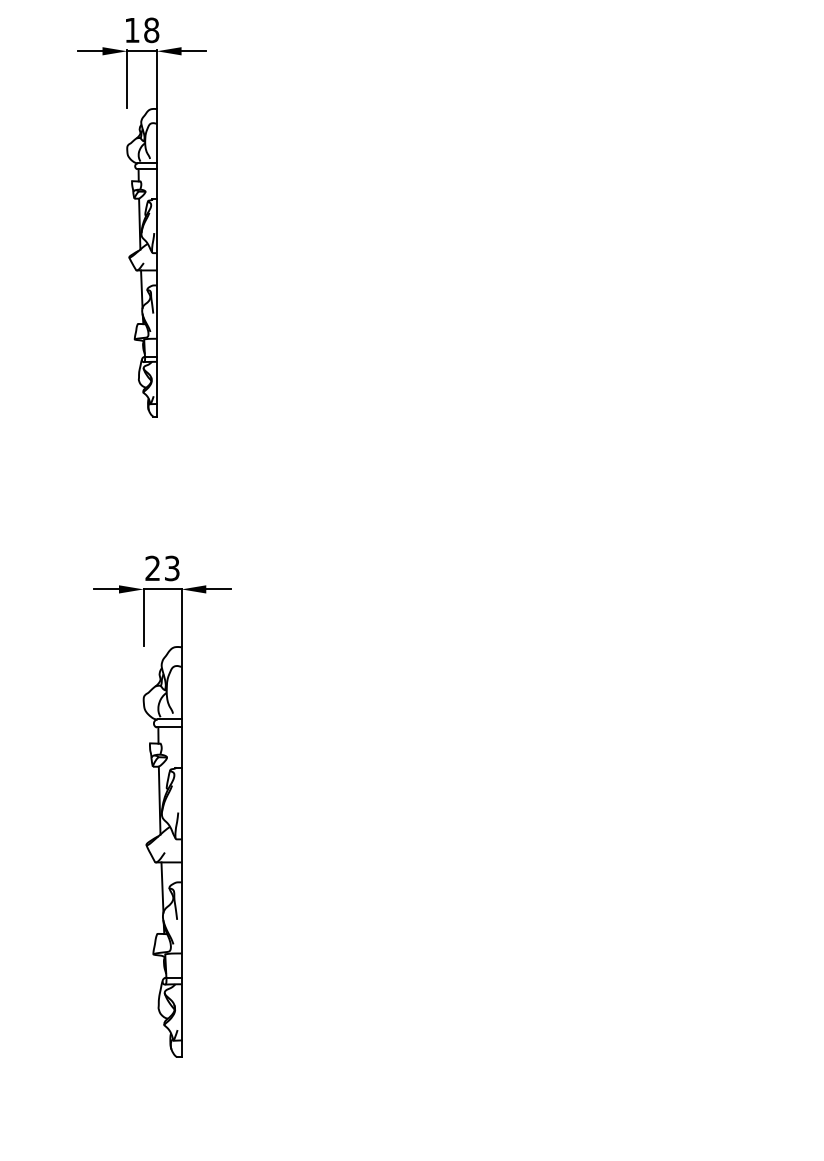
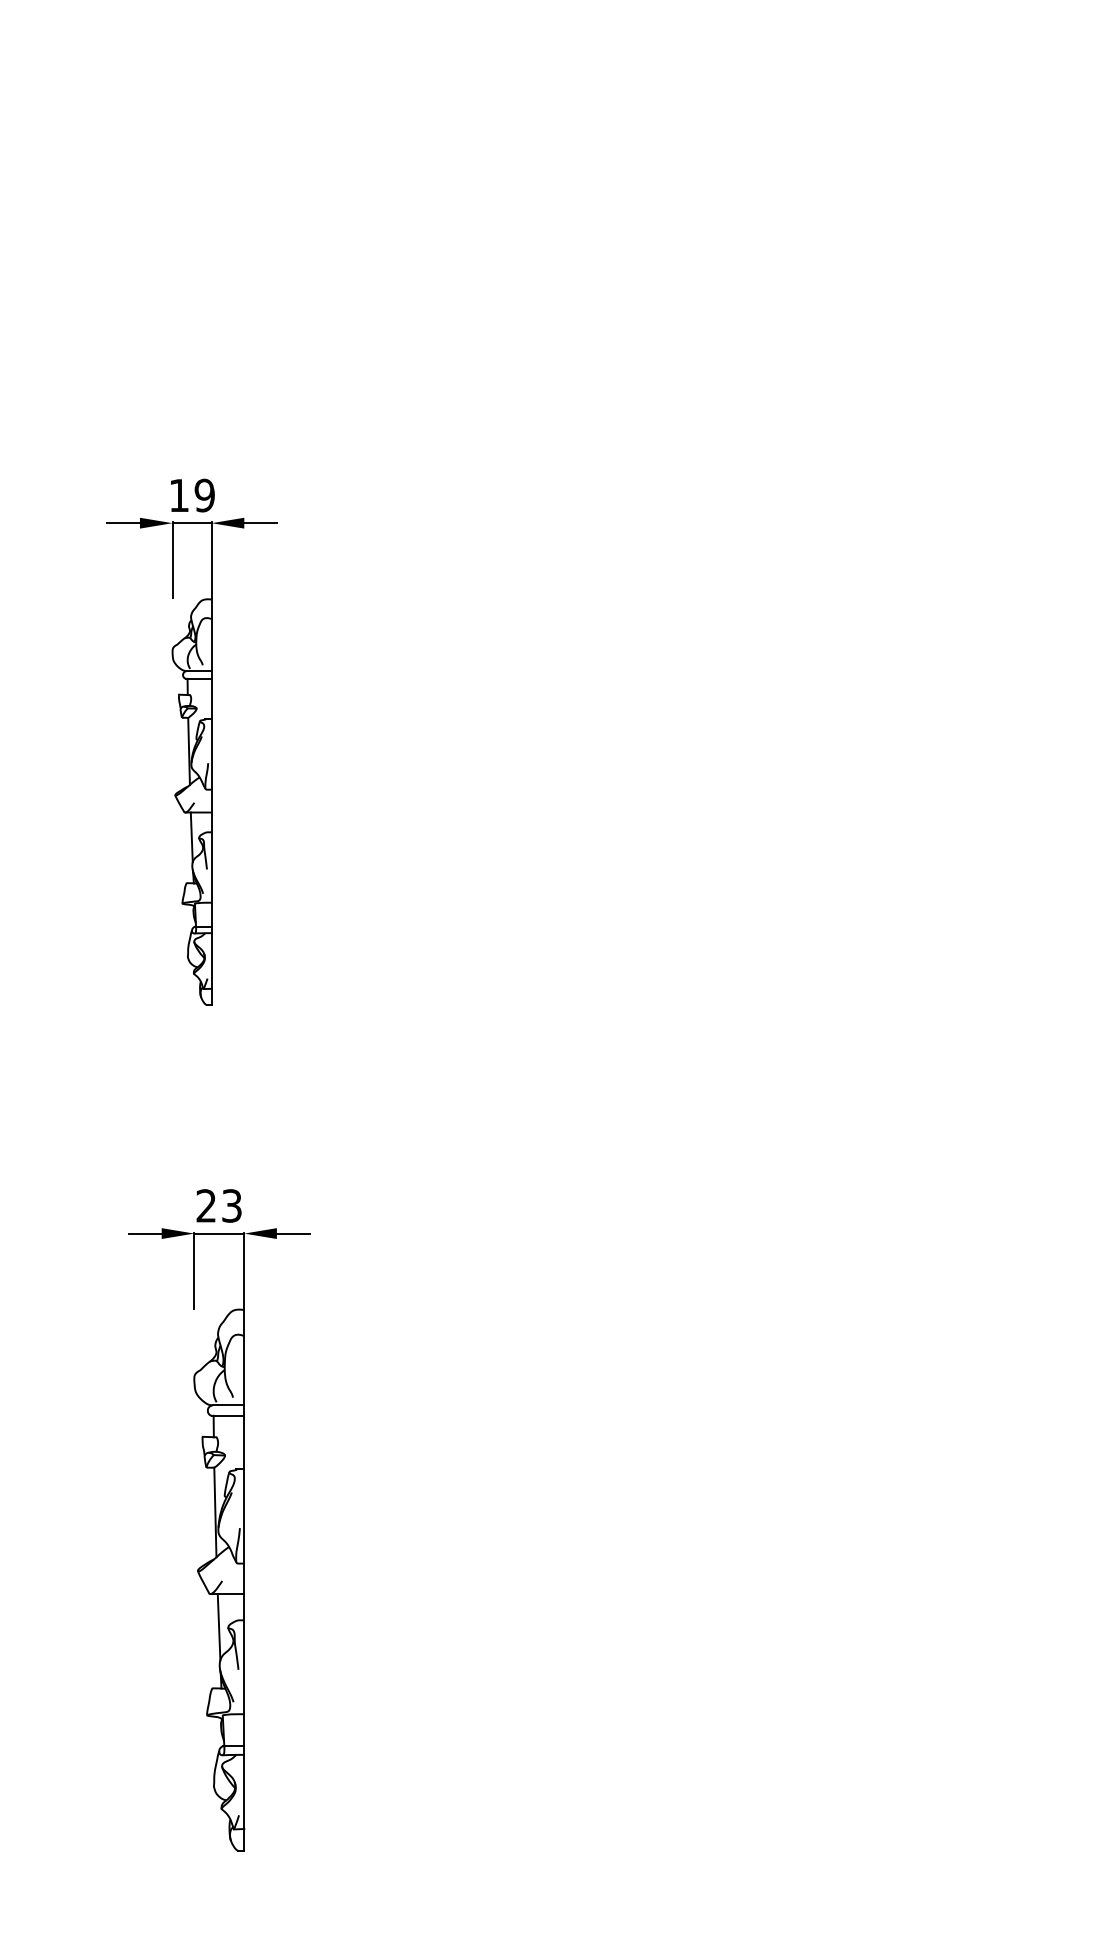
text: (151, 30) -> (204, 495), 18 -> 19

